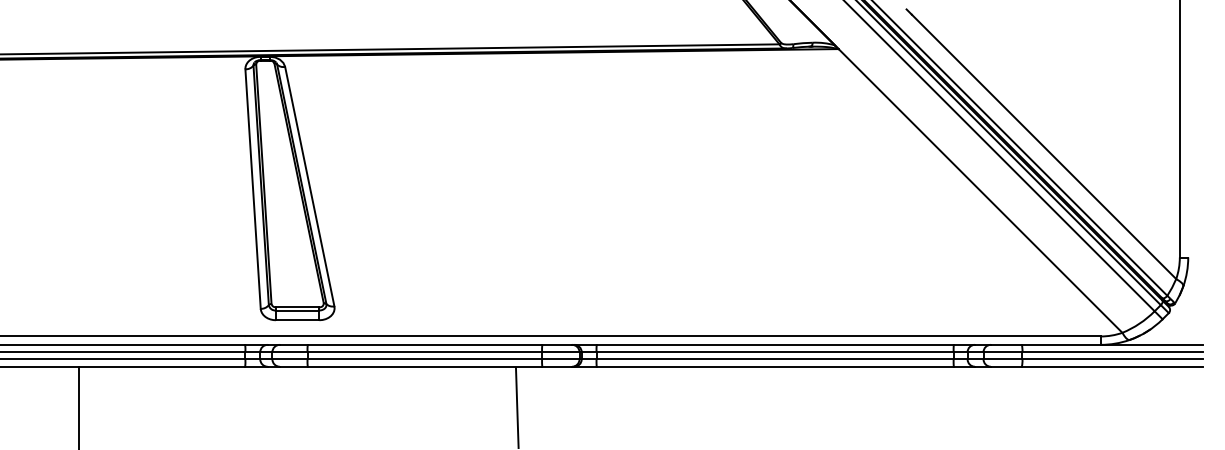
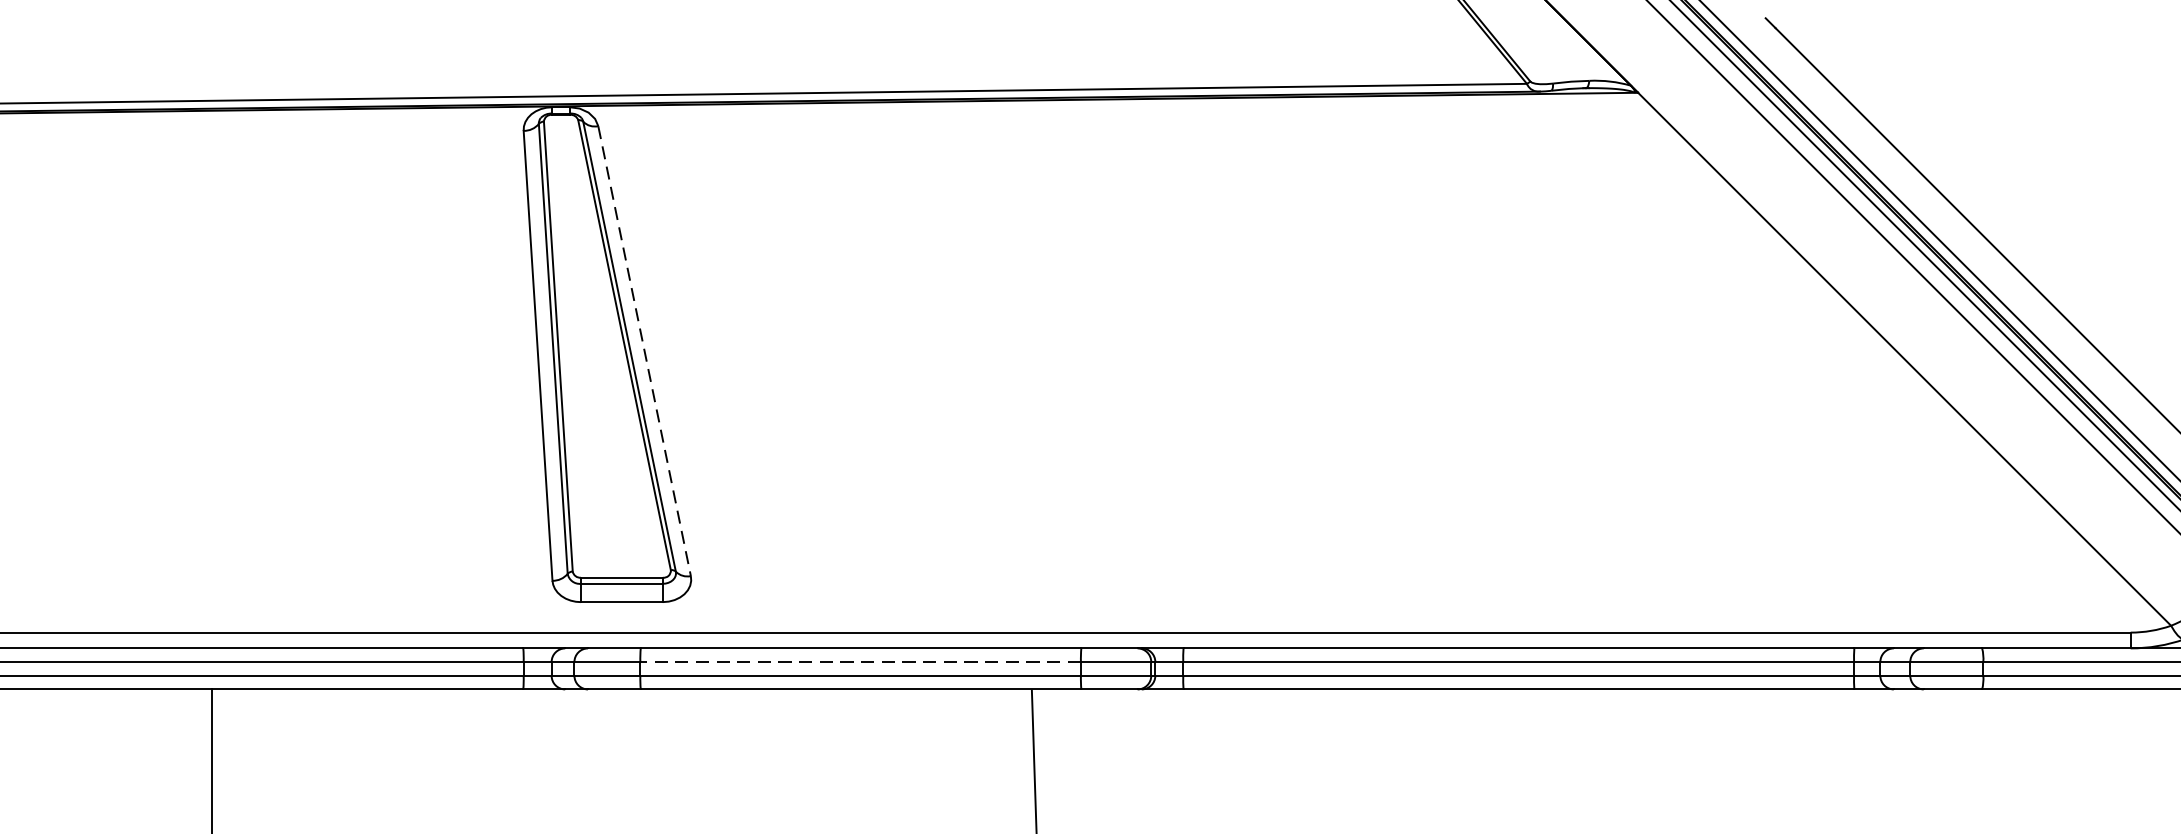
line: (309, 187) -> (644, 352), solid -> dashed
line: (424, 352) -> (860, 662), solid -> dashed

